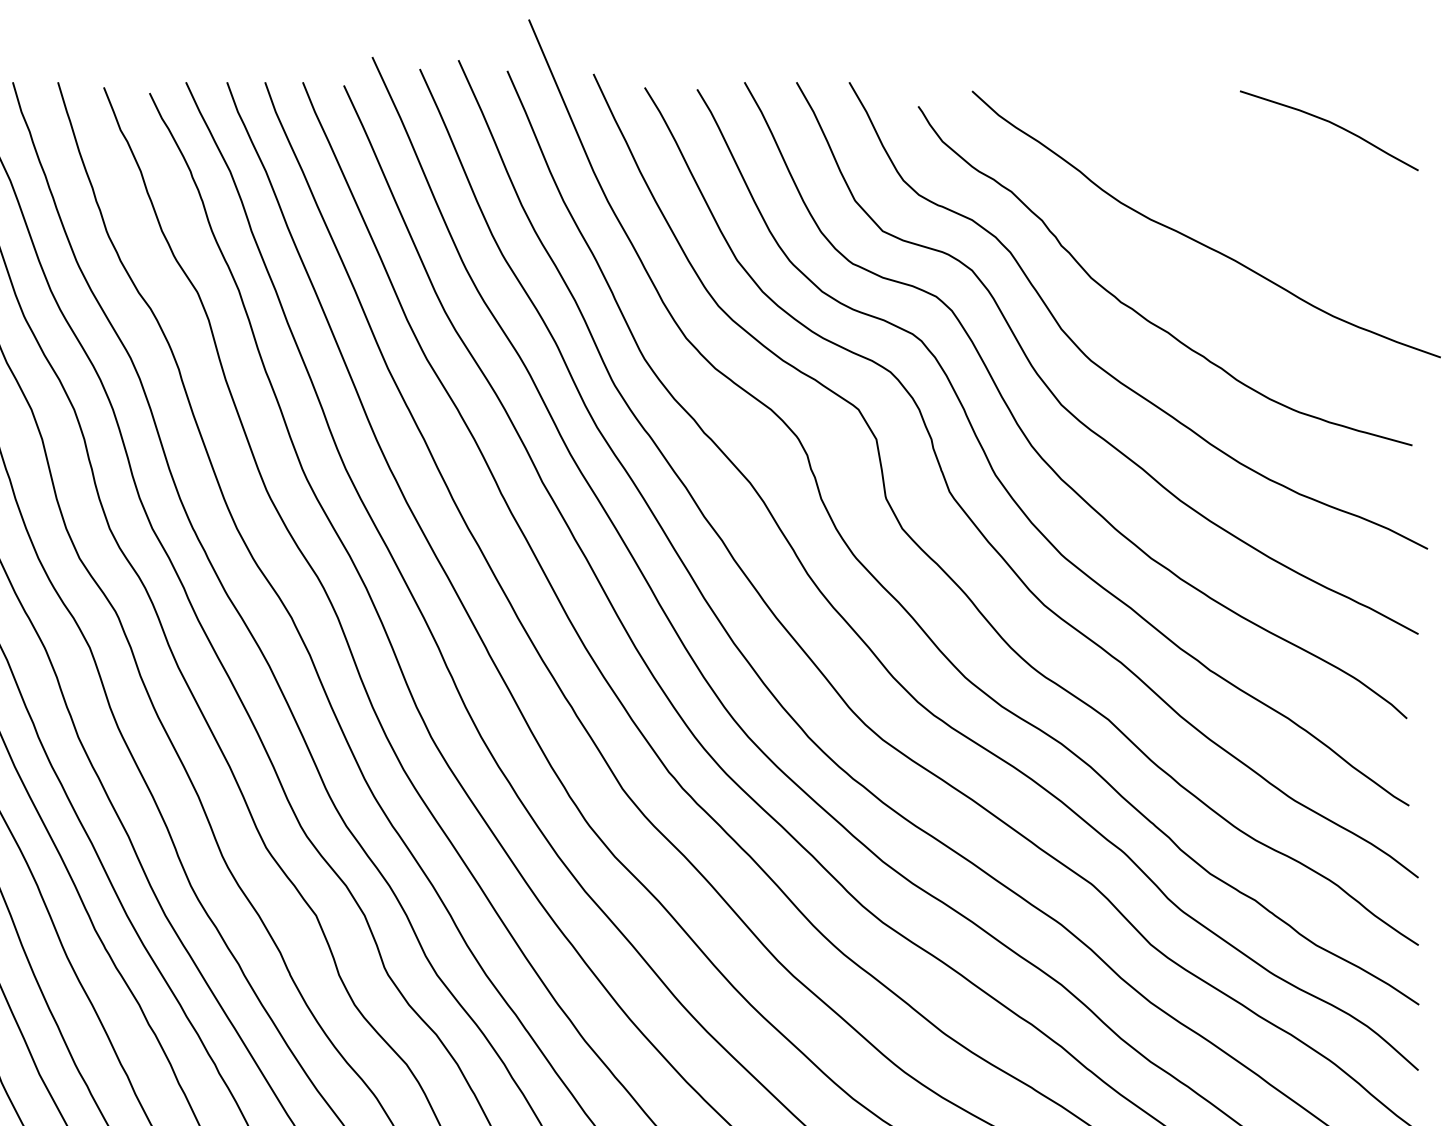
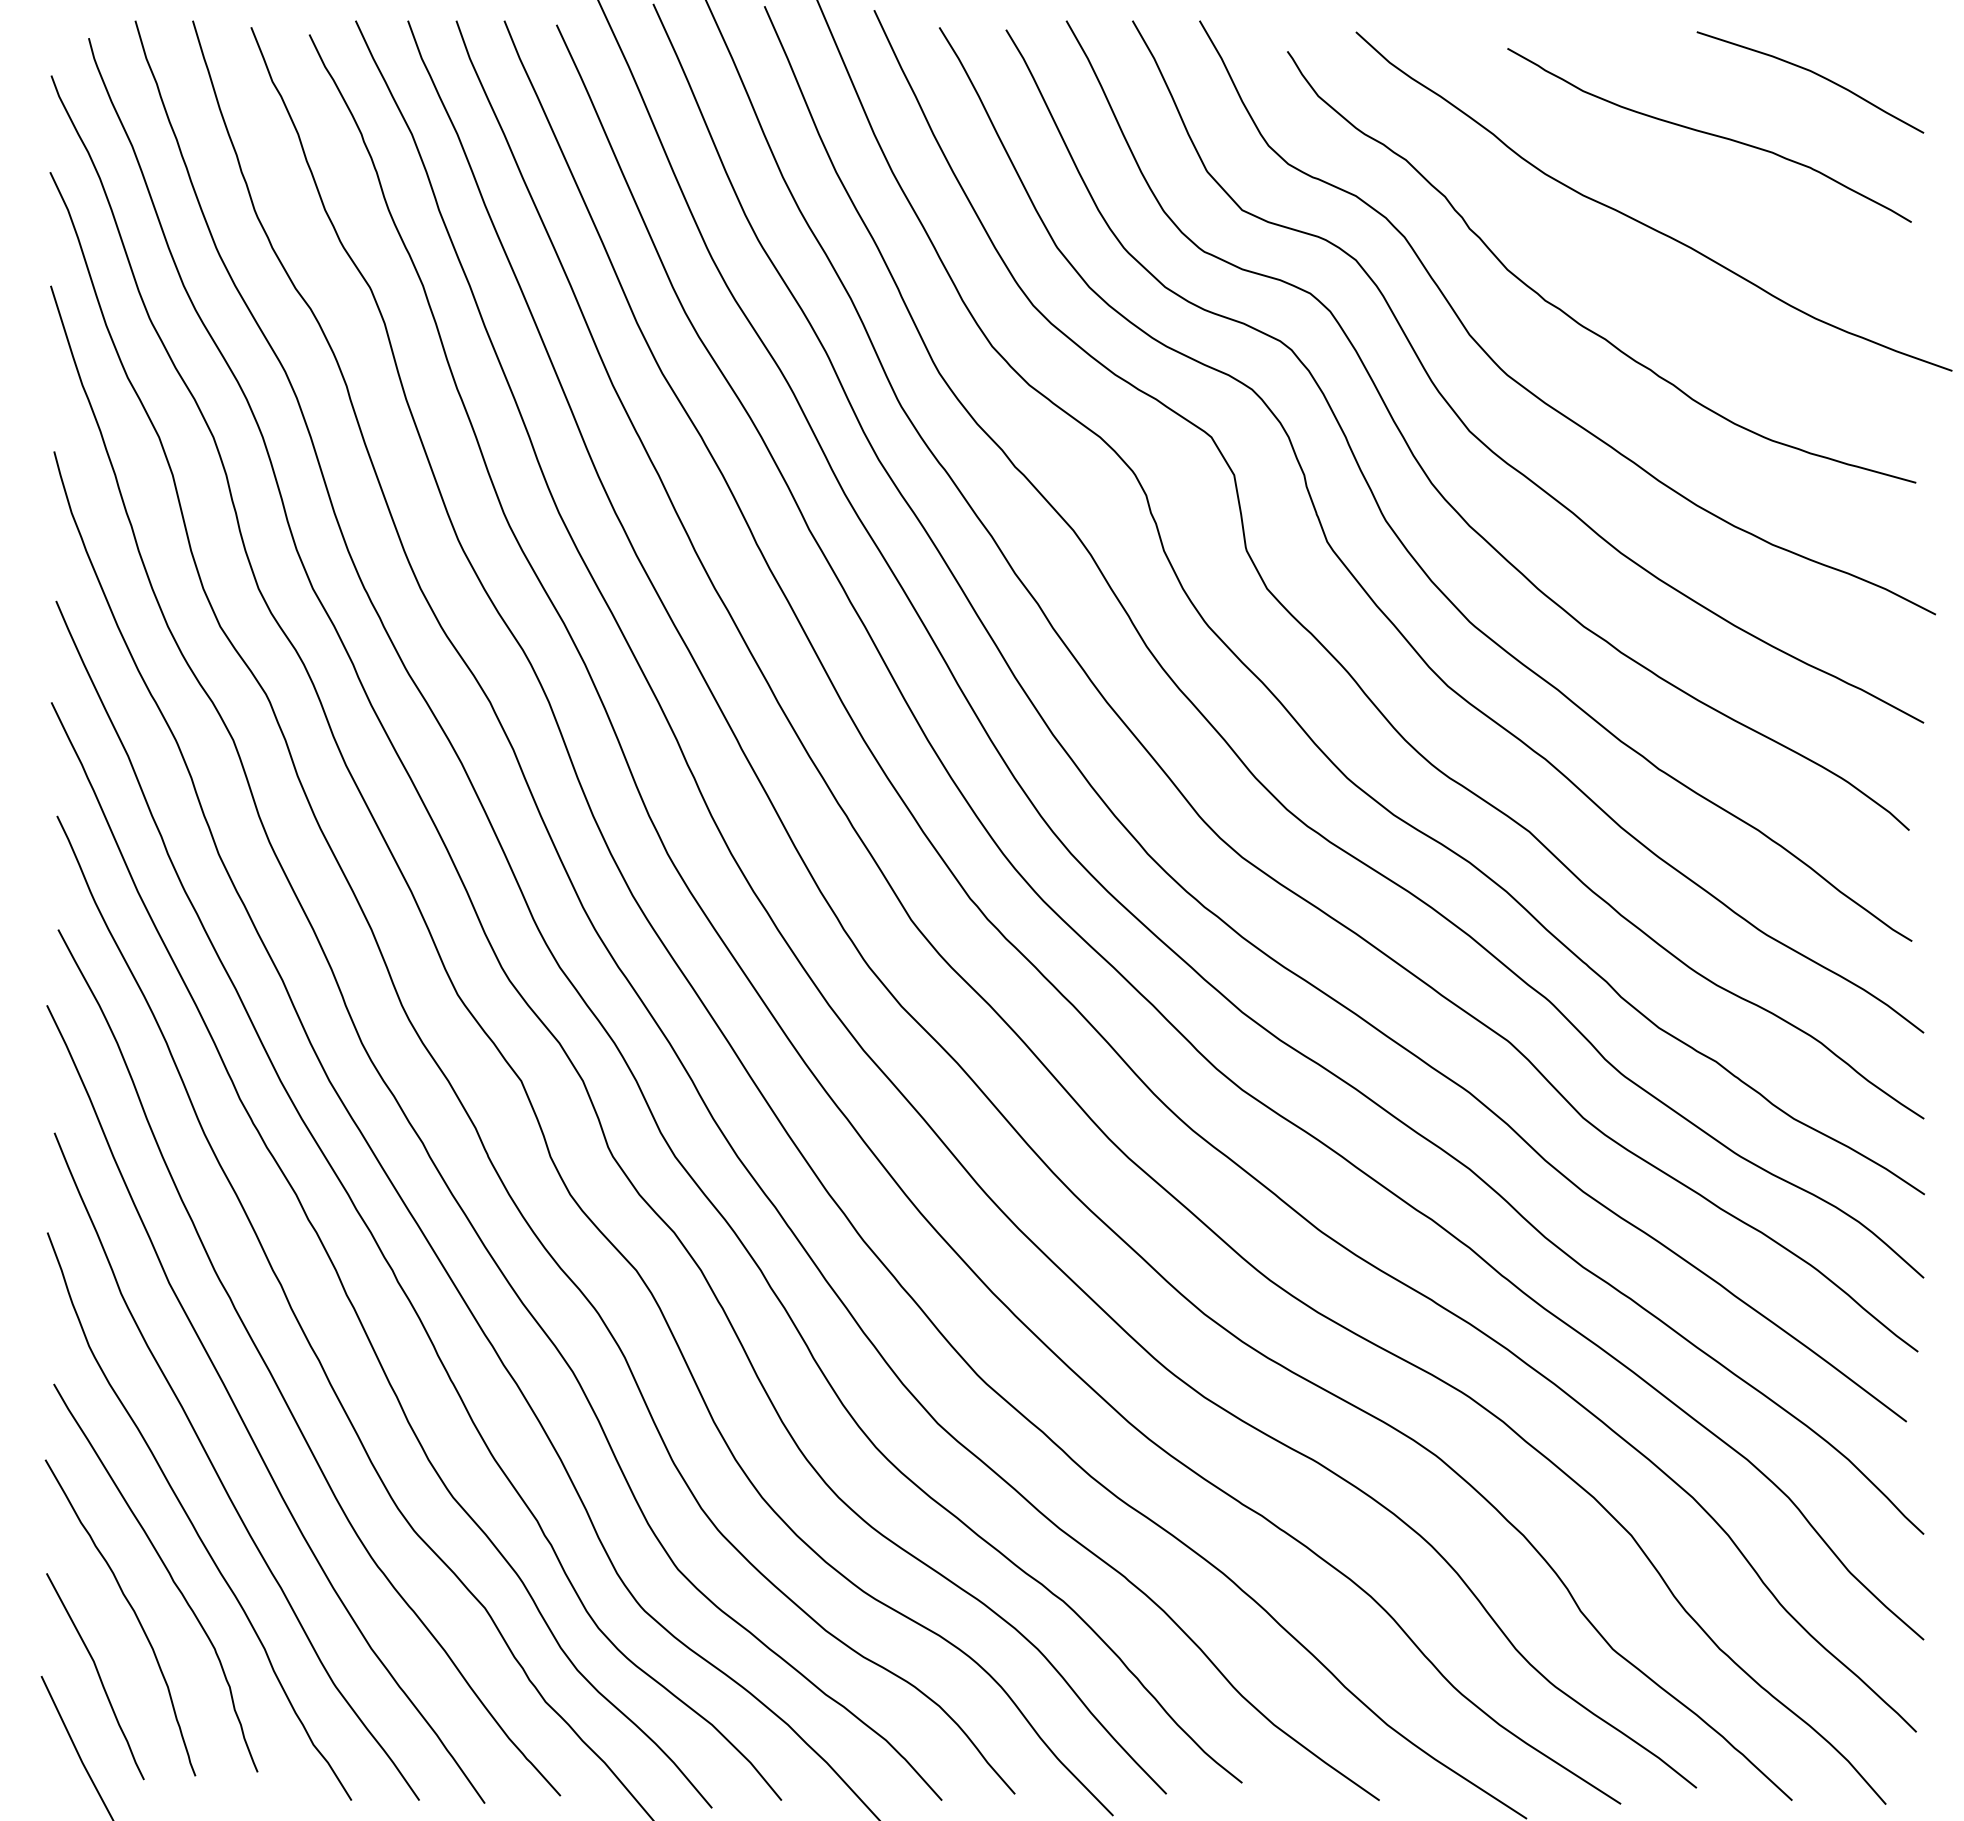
curve: (1249, 171) -> (1709, 134), added

